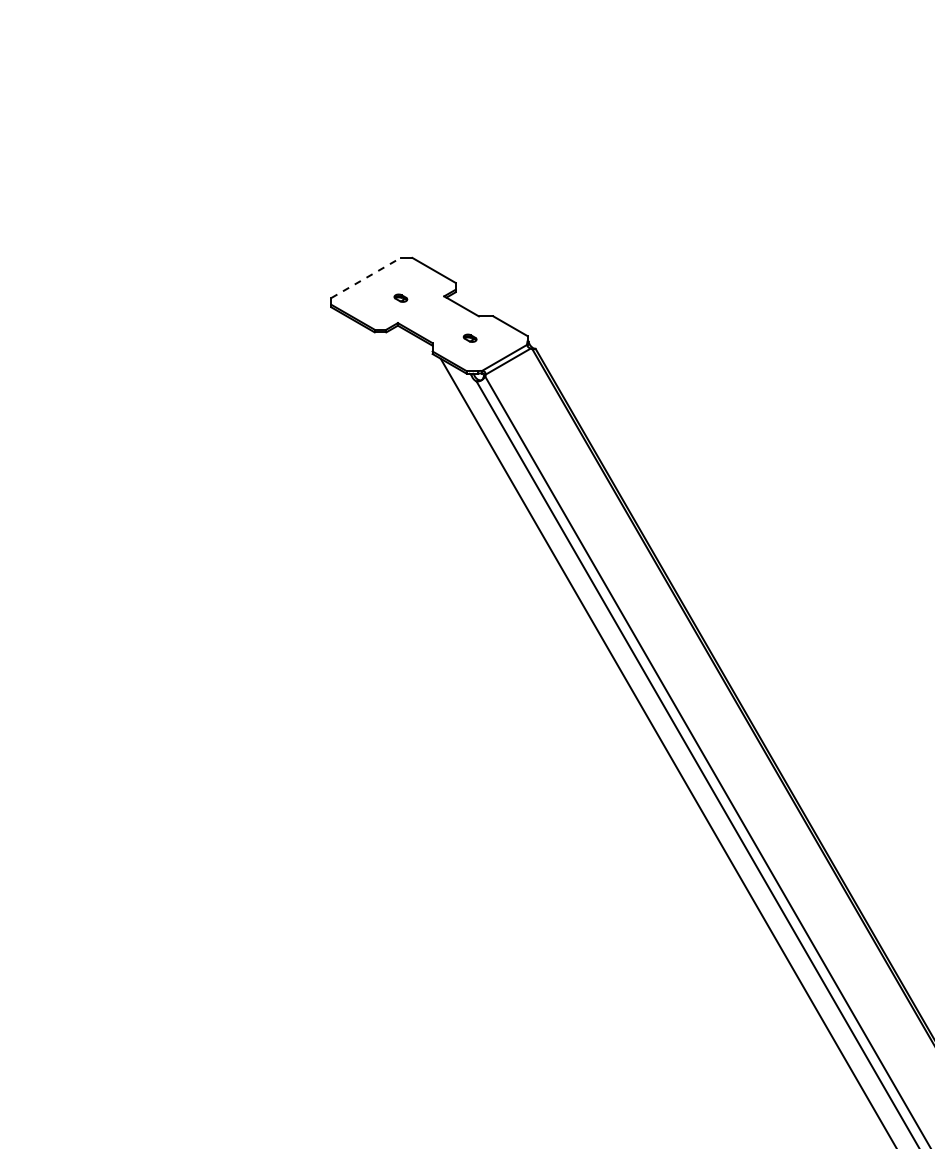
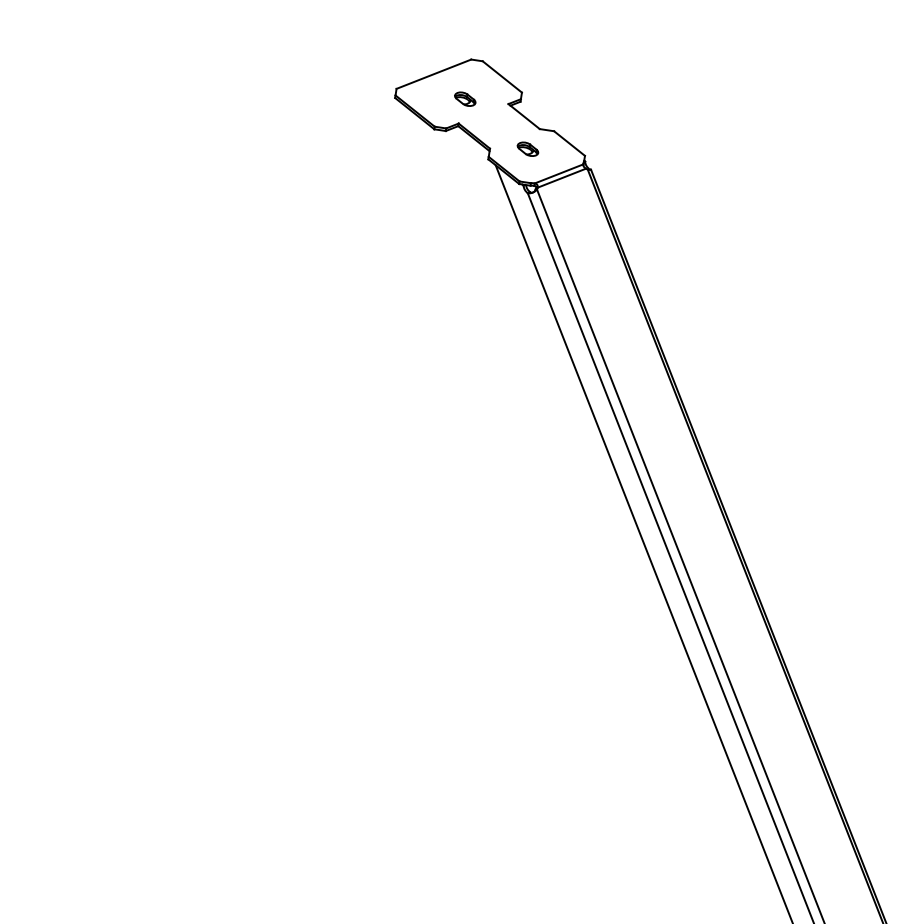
line: (366, 277) -> (434, 73), dashed -> solid
part: (400, 298) -> (464, 99), size x1.67
part: (469, 338) -> (527, 149), size x1.67

